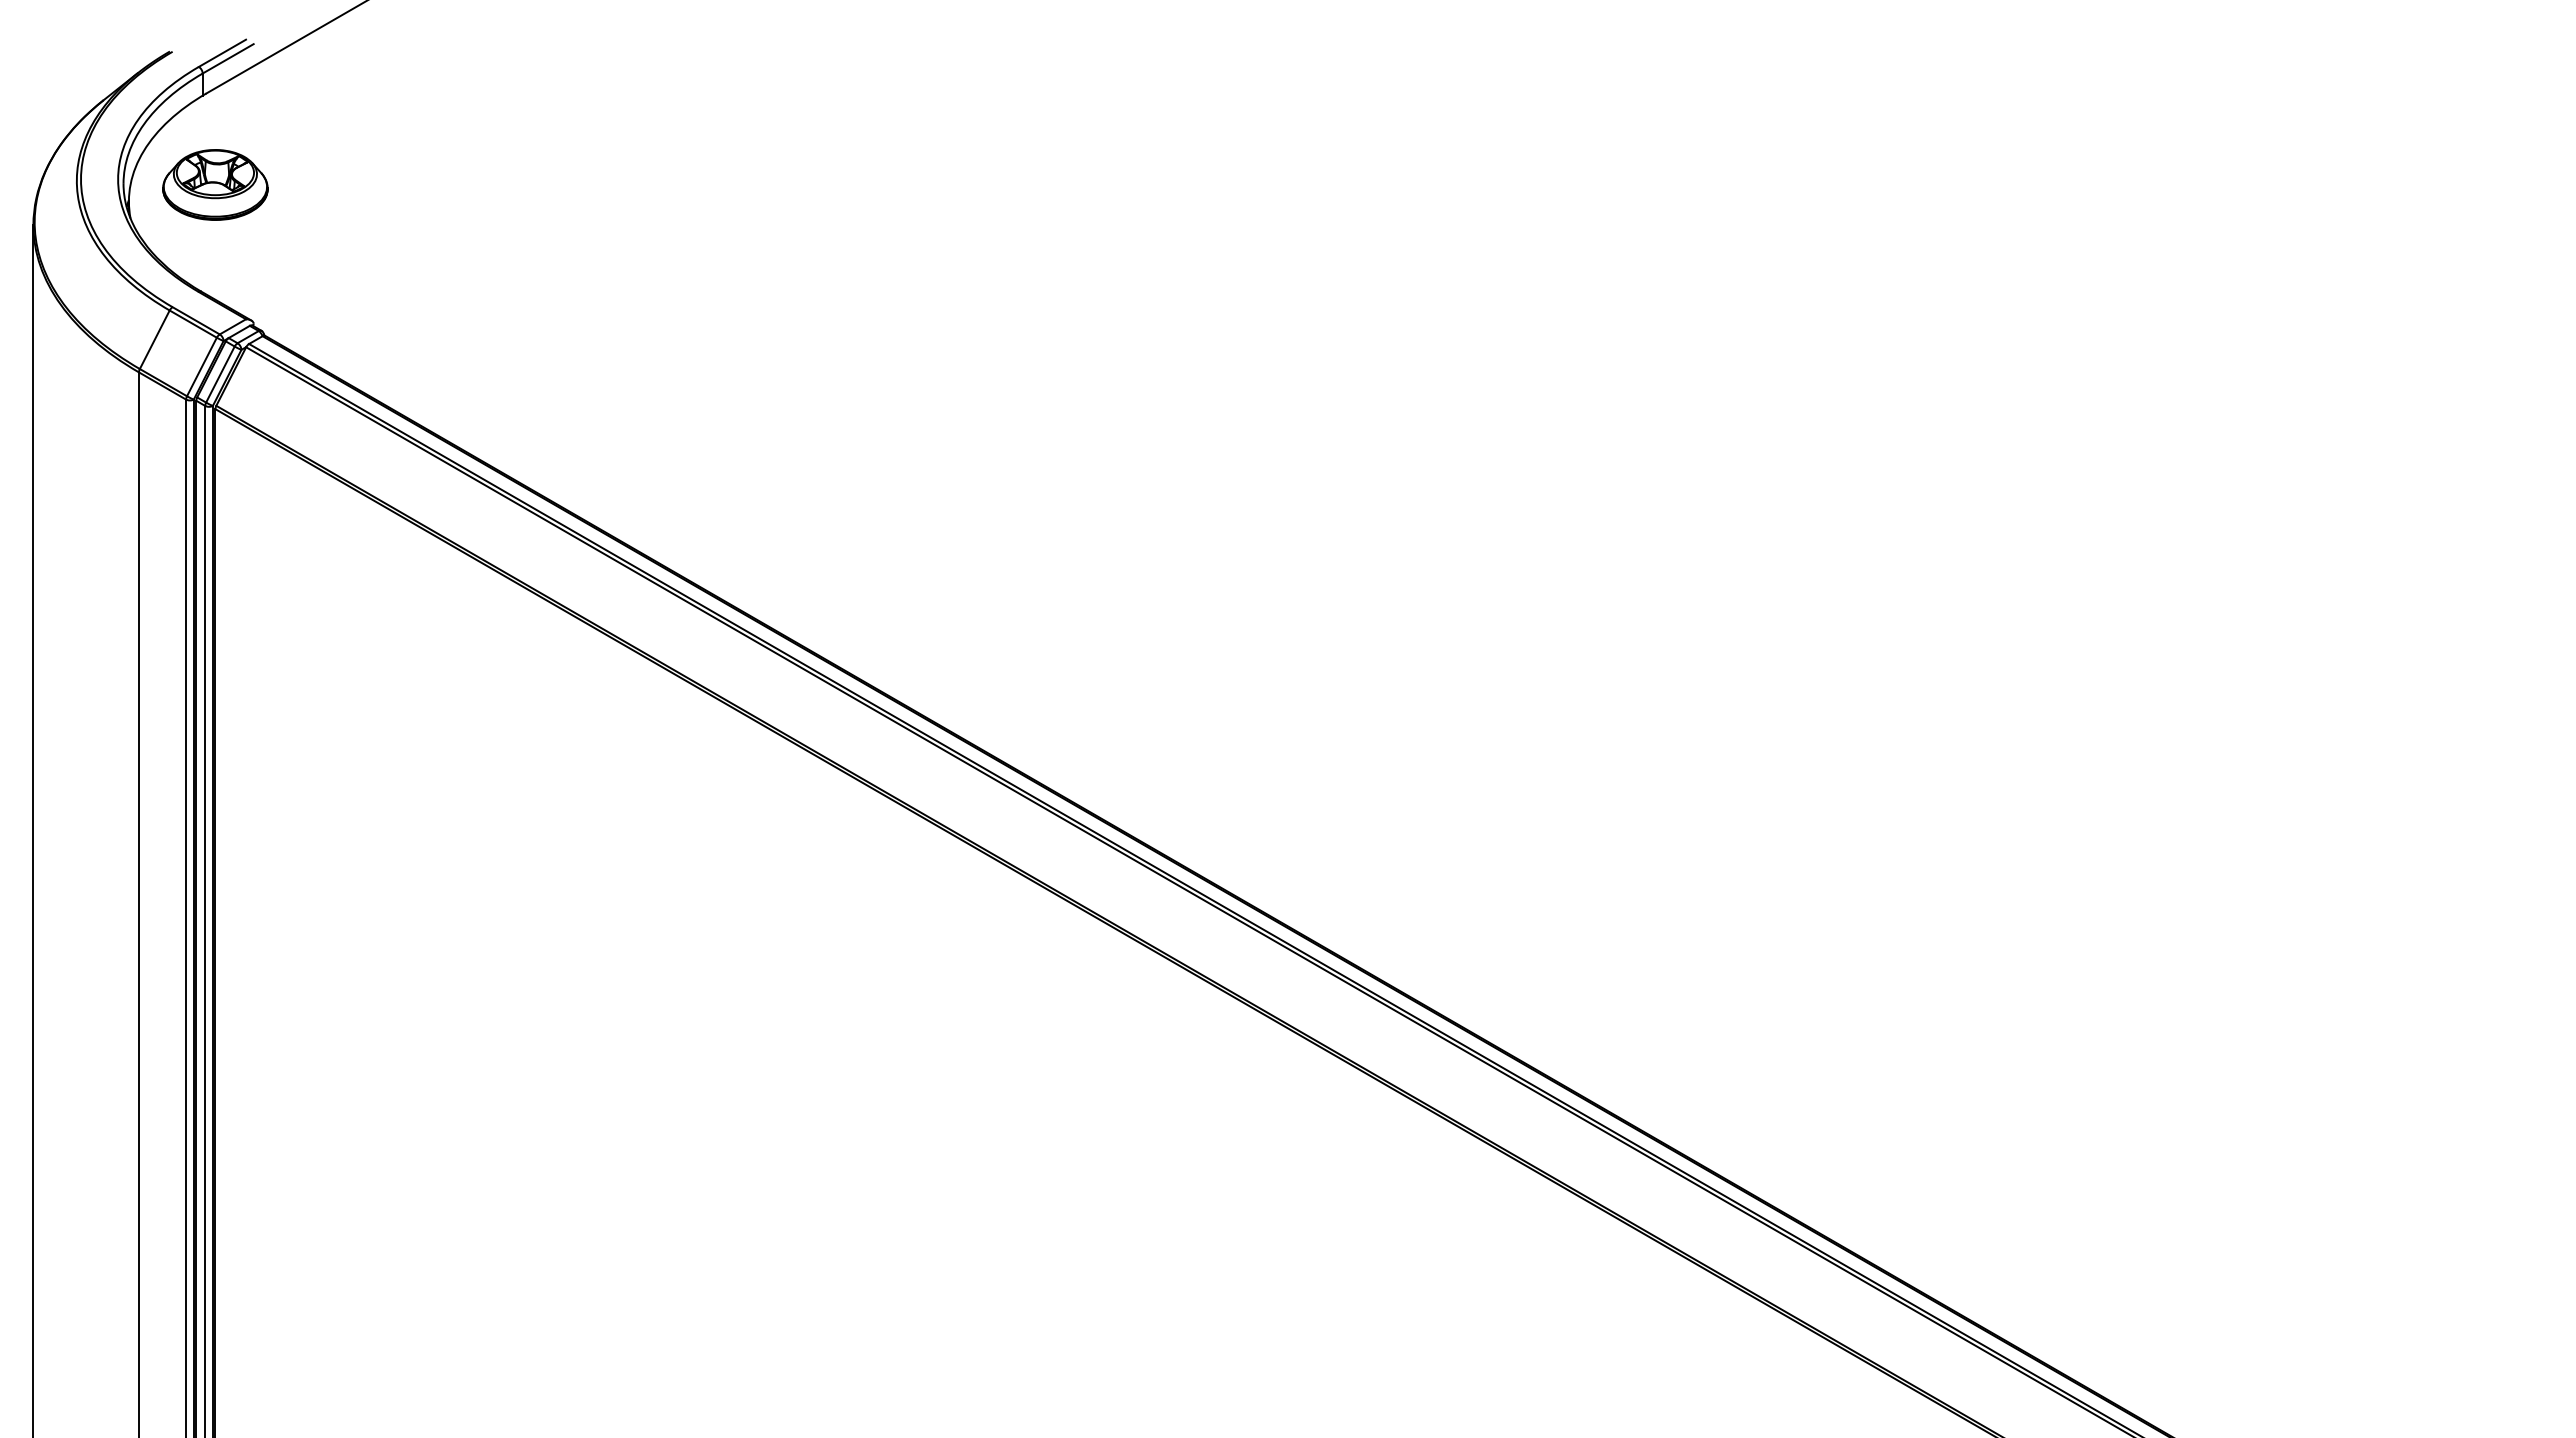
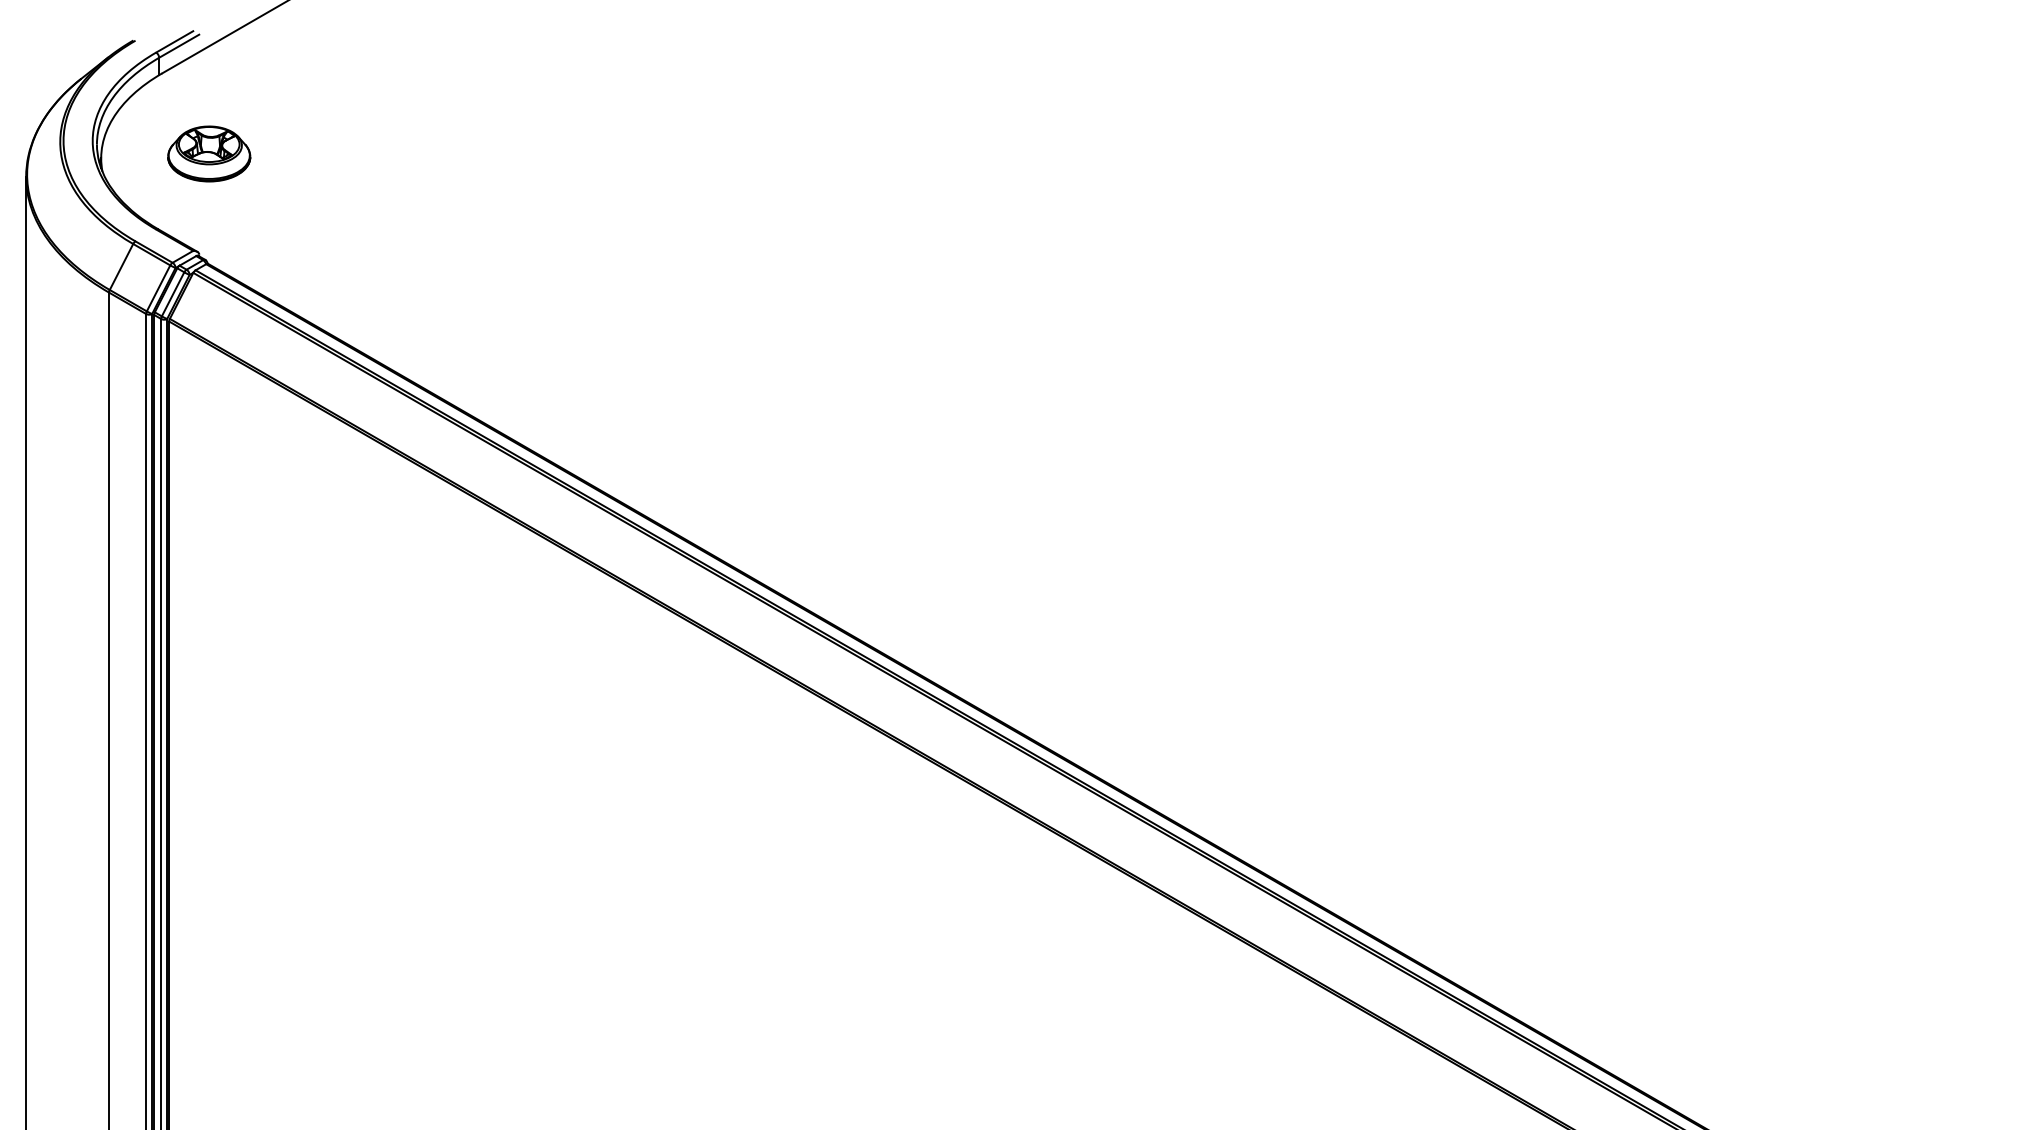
part: (215, 184) -> (209, 153), moved

